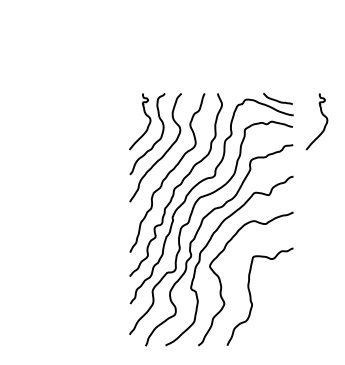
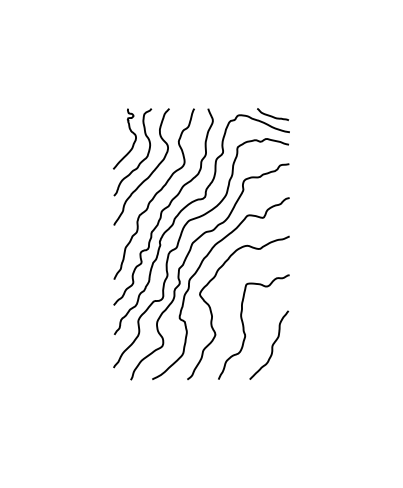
curve: (322, 114) -> (320, 131), removed
curve: (276, 313) -> (271, 345), added

